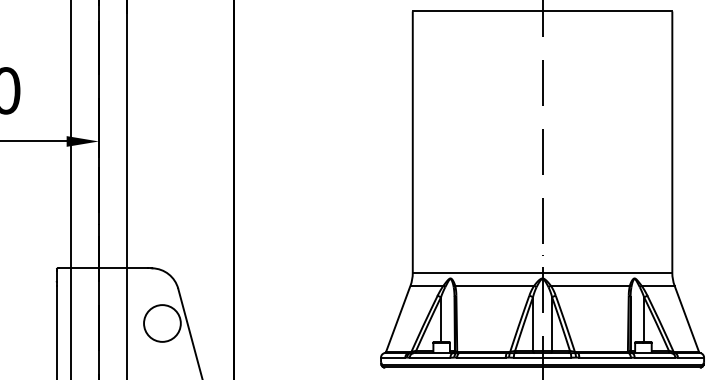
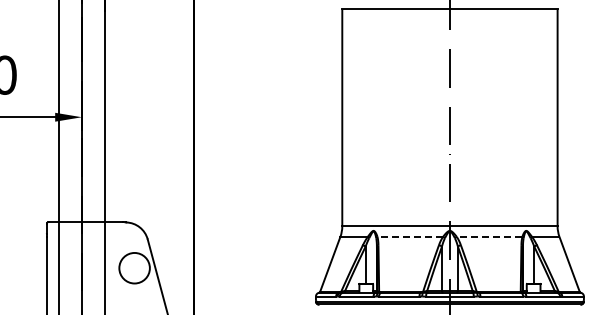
line: (495, 285) -> (410, 236), solid -> dashed
line: (590, 285) -> (489, 236), solid -> dashed

